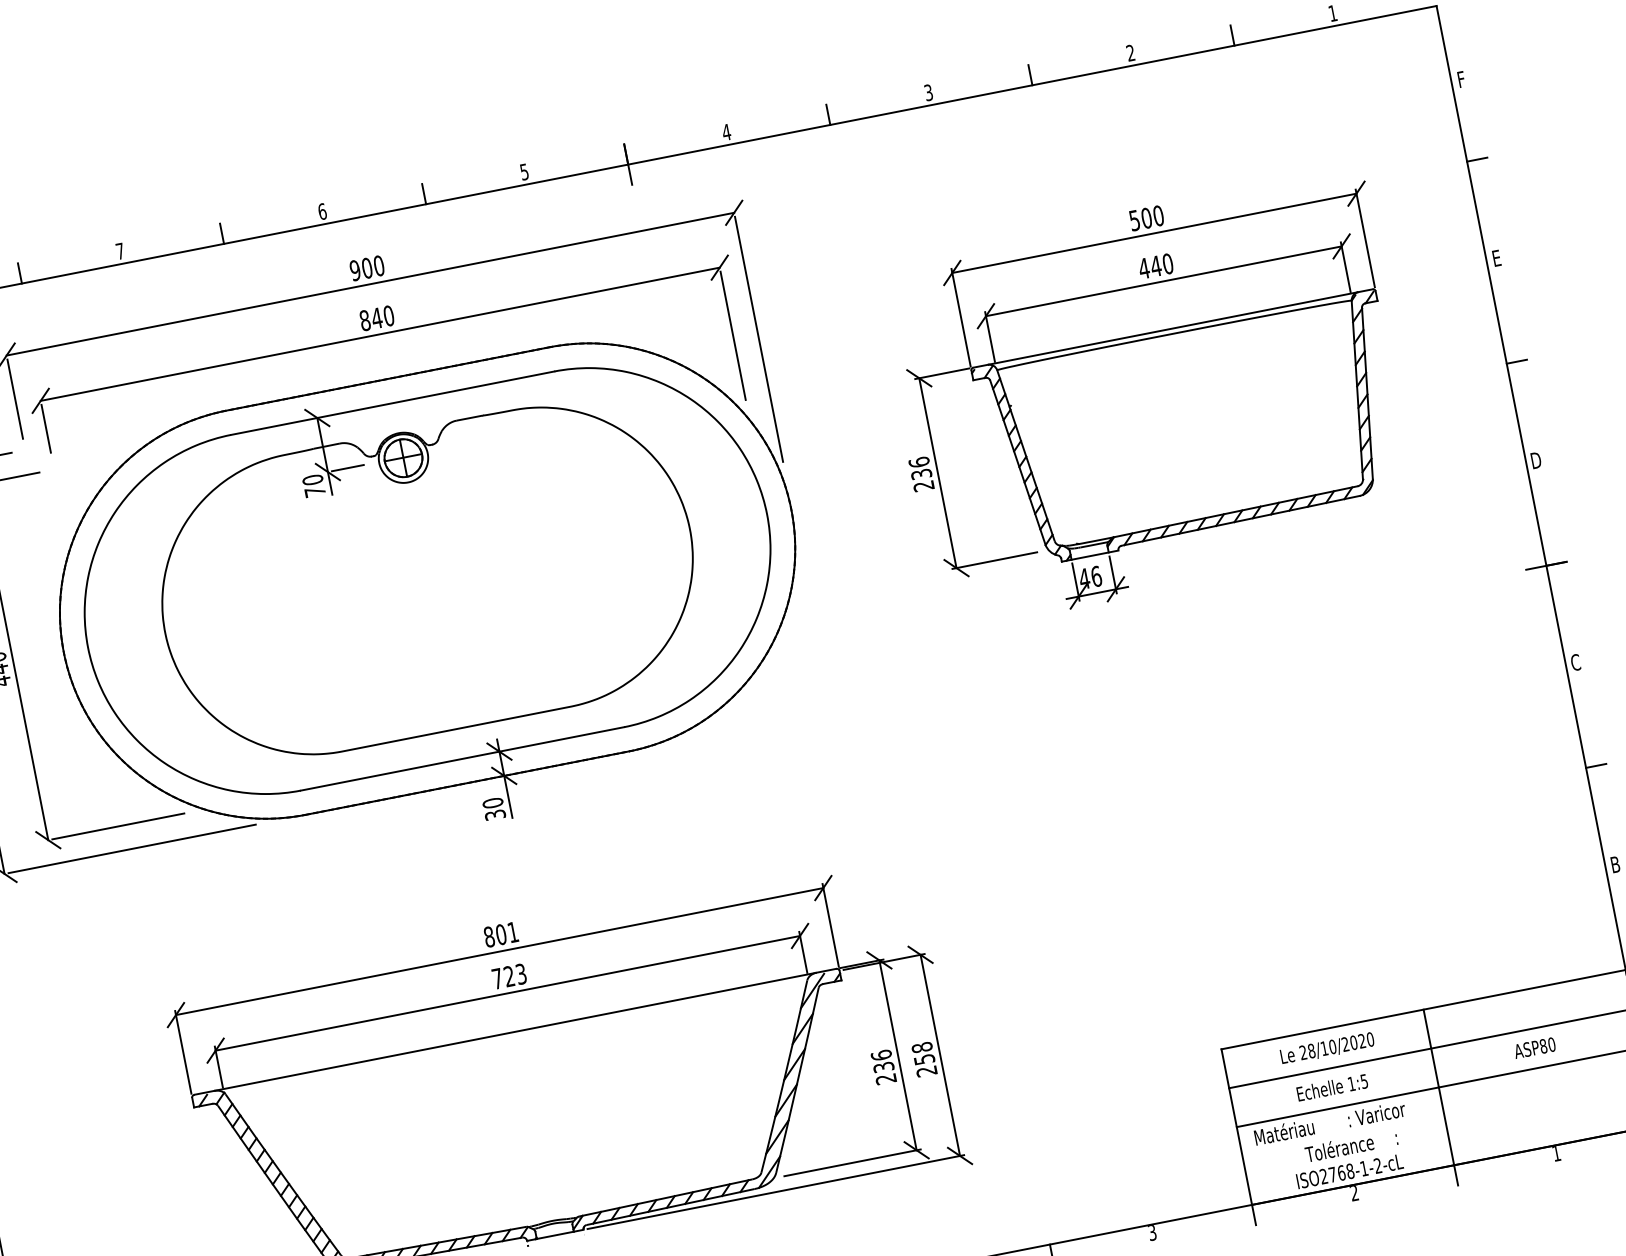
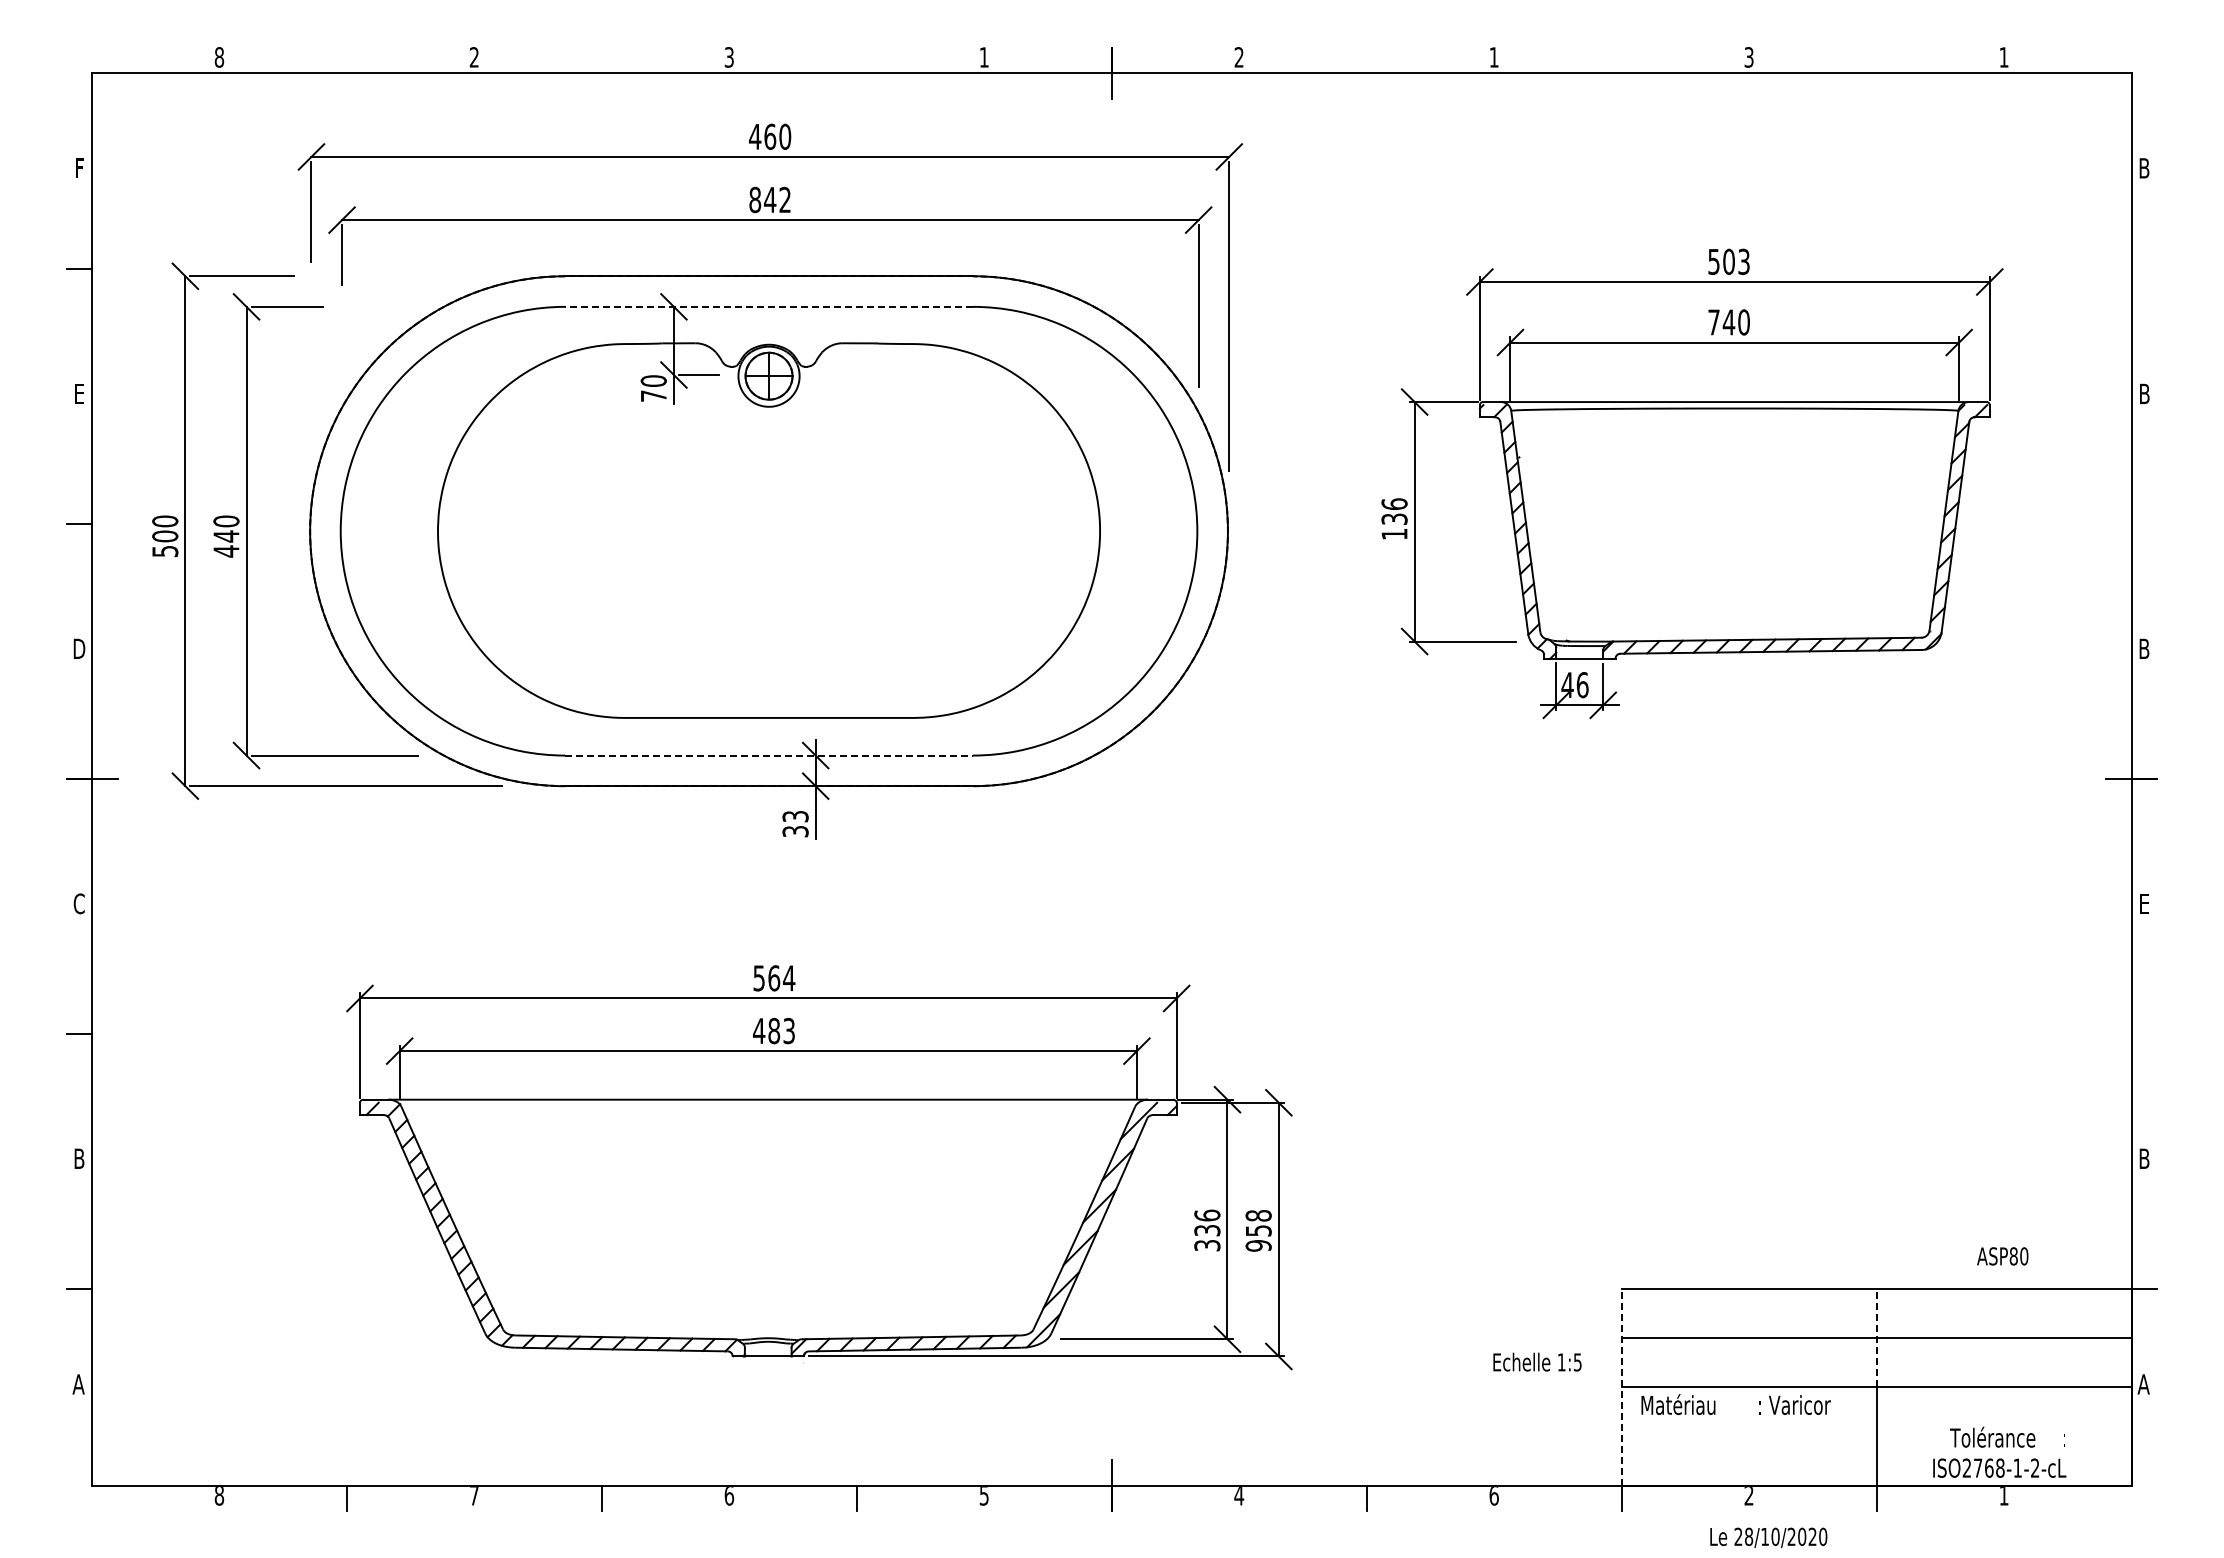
line: (1232, 35) -> (1876, 60), removed
text: (1130, 53) -> (1748, 57), 2 -> 3
line: (1030, 75) -> (1621, 60), removed
text: (1461, 79) -> (2144, 168), F -> B
text: (928, 92) -> (1493, 57), 3 -> 1
line: (827, 115) -> (1366, 60), removed
text: (726, 132) -> (1239, 57), 4 -> 2
line: (1477, 159) -> (2144, 269), removed
text: (523, 172) -> (983, 57), 5 -> 1
line: (424, 194) -> (857, 60), removed
text: (322, 211) -> (729, 57), 6 -> 3
text: (1158, 215) -> (1743, 261), 500 -> 503
line: (222, 233) -> (602, 60), removed
text: (119, 251) -> (473, 57), 7 -> 2
text: (1496, 257) -> (2144, 393), E -> B
text: (1143, 268) -> (1713, 322), 440 -> 740
text: (361, 269) -> (762, 136), 900 -> 460
line: (20, 273) -> (347, 60), removed
text: (389, 315) -> (785, 199), 840 -> 842
line: (1516, 361) -> (2144, 524), removed
line: (393, 402) -> (769, 306), solid -> dashed
text: (1536, 460) -> (2144, 648), D -> B
text: (923, 486) -> (1394, 534), 236 -> 136
text: (1575, 662) -> (2143, 903), C -> E
line: (462, 758) -> (769, 755), solid -> dashed
line: (1596, 766) -> (2144, 1034), removed
text: (492, 803) -> (795, 816), 30 -> 33
text: (501, 934) -> (774, 978), 801 -> 564
text: (503, 978) -> (766, 1031), 723 -> 483
line: (1430, 1047) -> (1876, 1337), solid -> dashed
text: (1327, 1048) -> (1768, 1537), moved
text: (1534, 1048) -> (2002, 1256), moved
text: (926, 1071) -> (1258, 1245), 258 -> 958
text: (886, 1079) -> (1207, 1245), 236 -> 336
text: (1332, 1087) -> (1537, 1361), moved
line: (1236, 1126) -> (1621, 1386), solid -> dashed
text: (1347, 1158) -> (1999, 1451), moved
text: (1151, 1231) -> (1493, 1494), 3 -> 6

